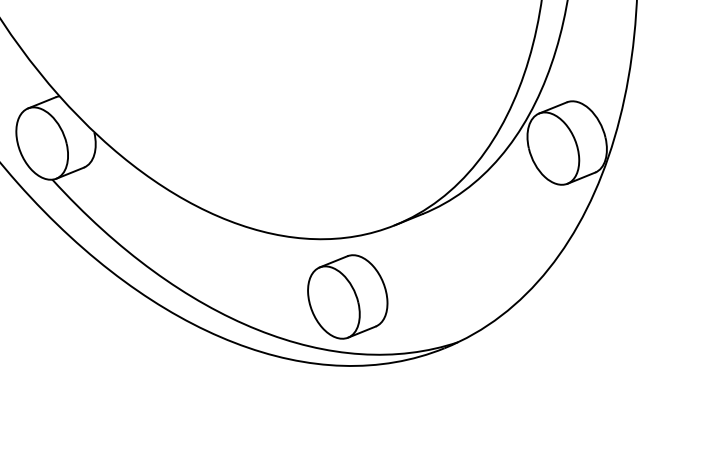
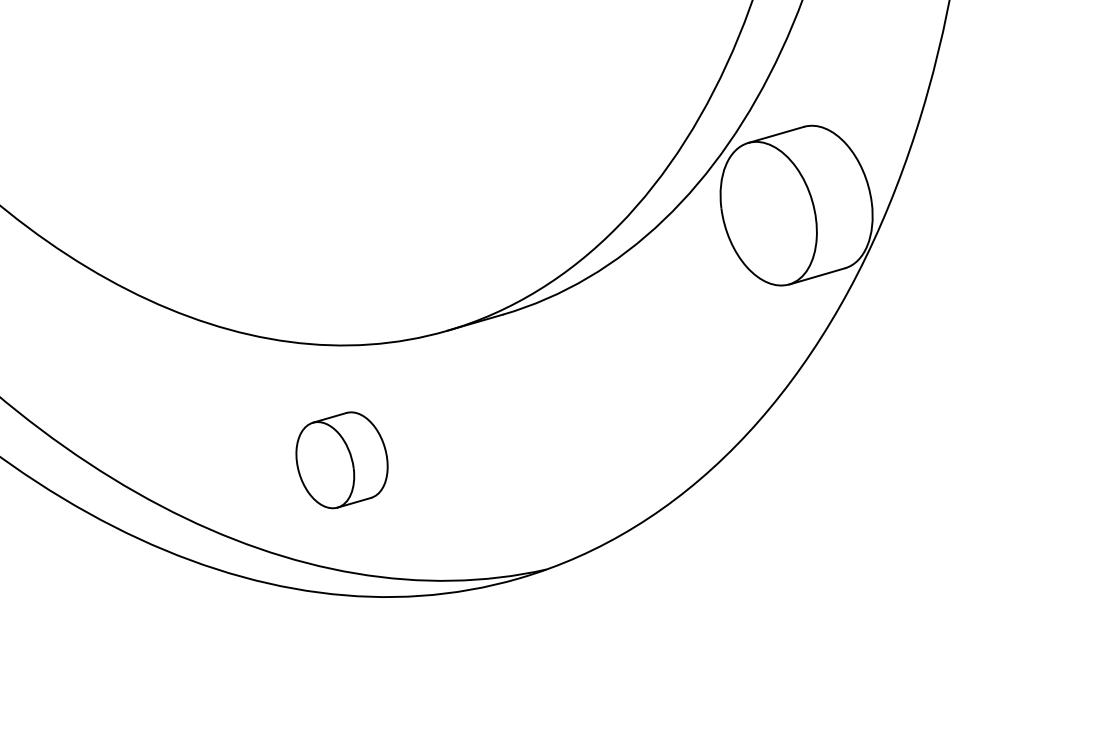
part: (347, 296) -> (341, 459), size x0.6

